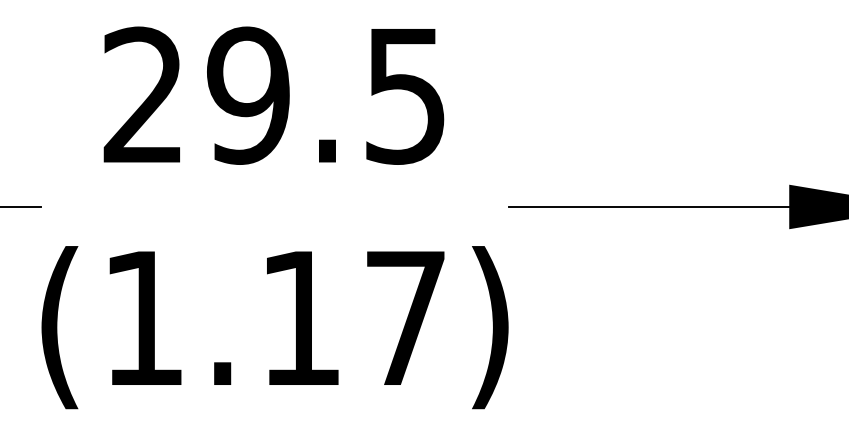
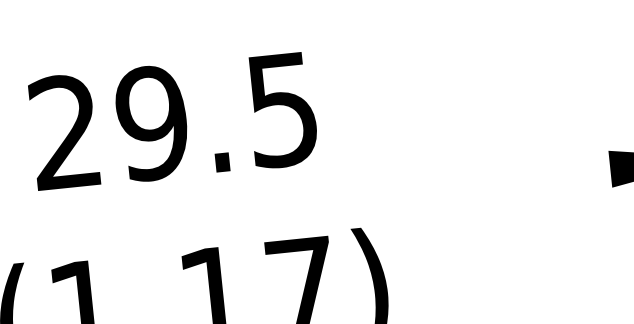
line: (649, 206) -> (494, 180), removed

